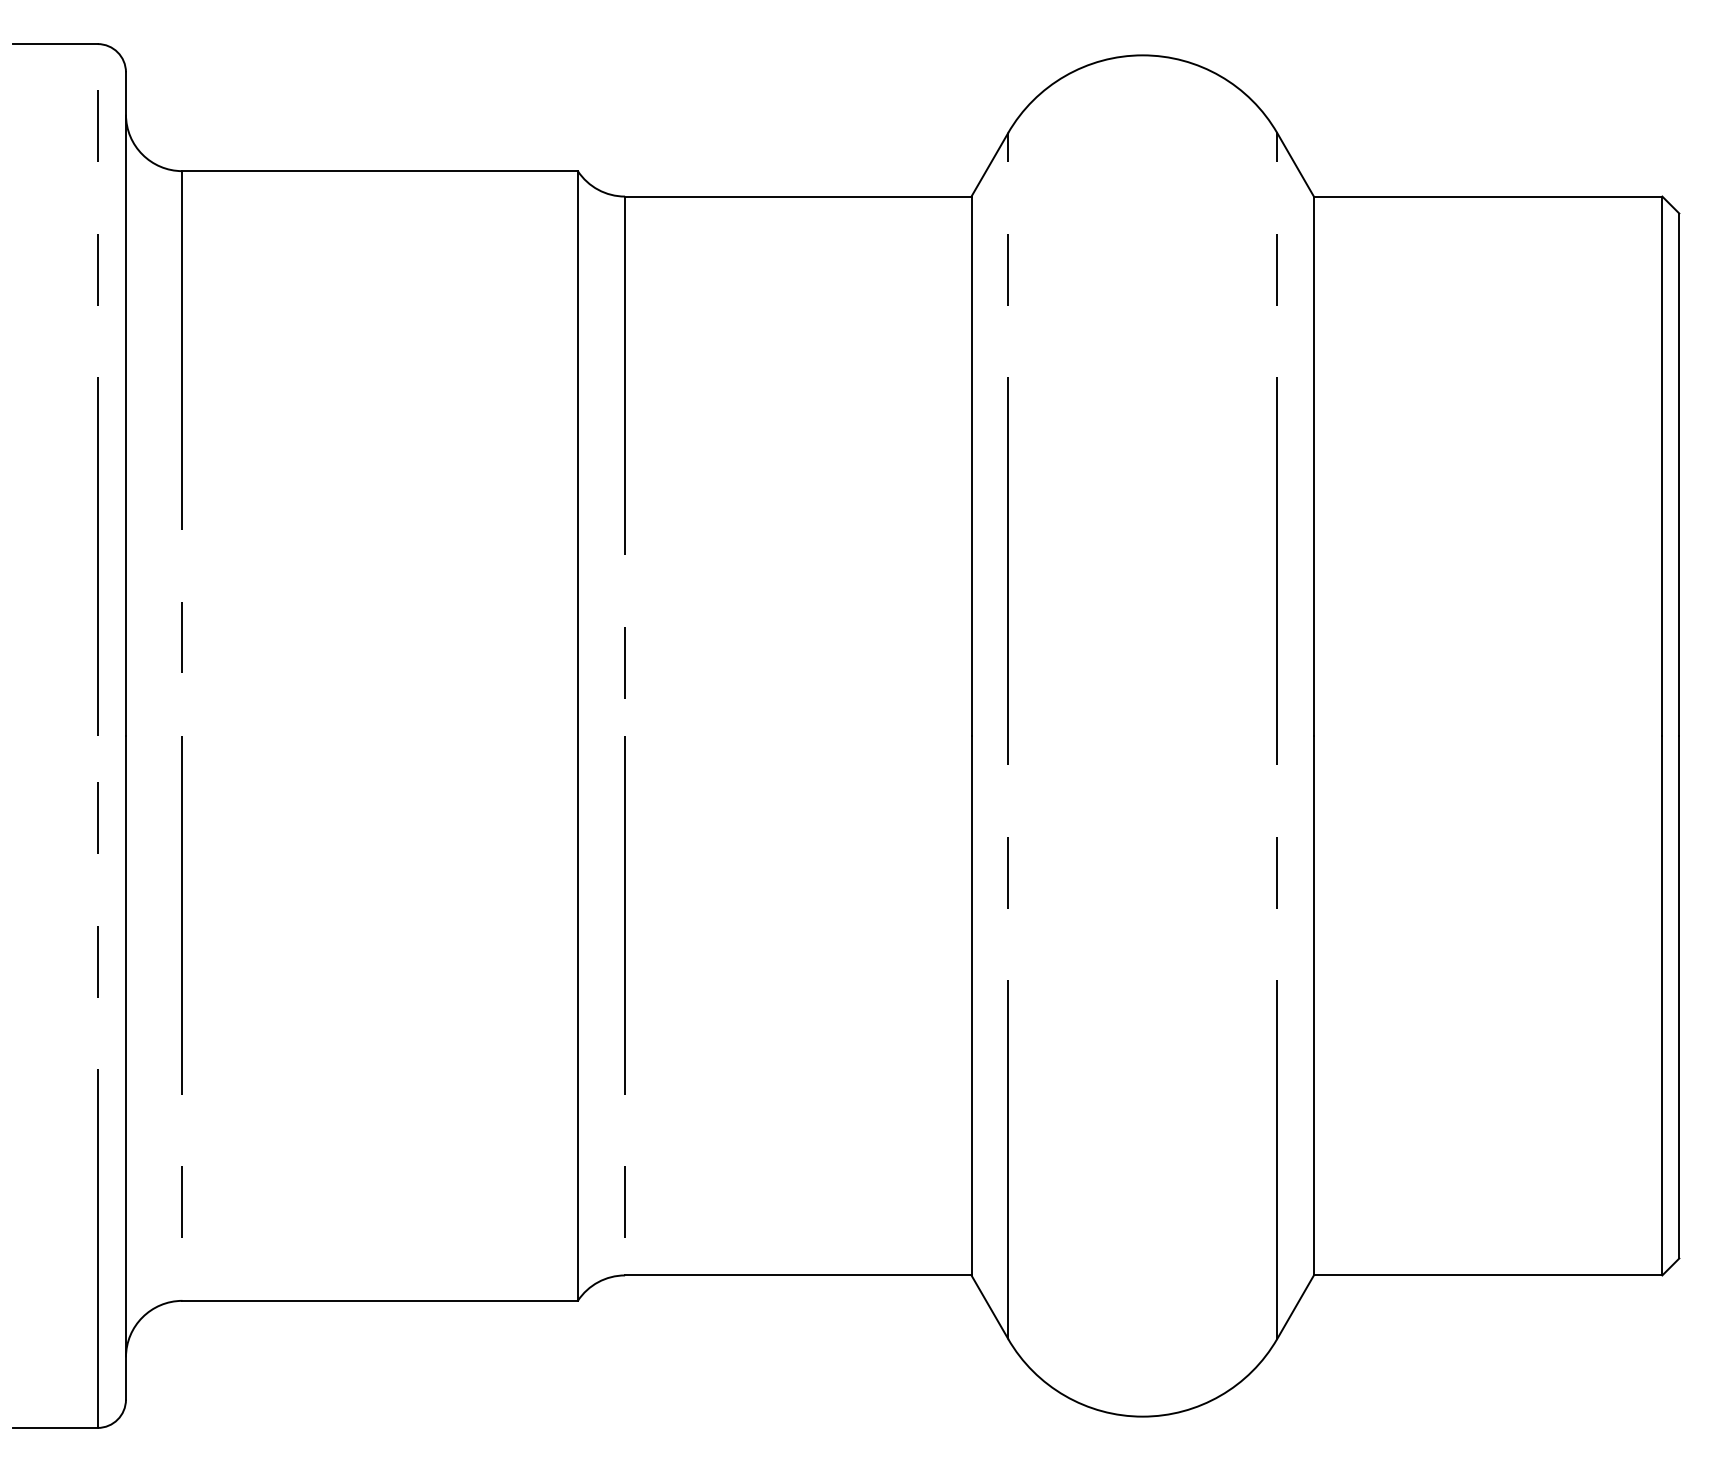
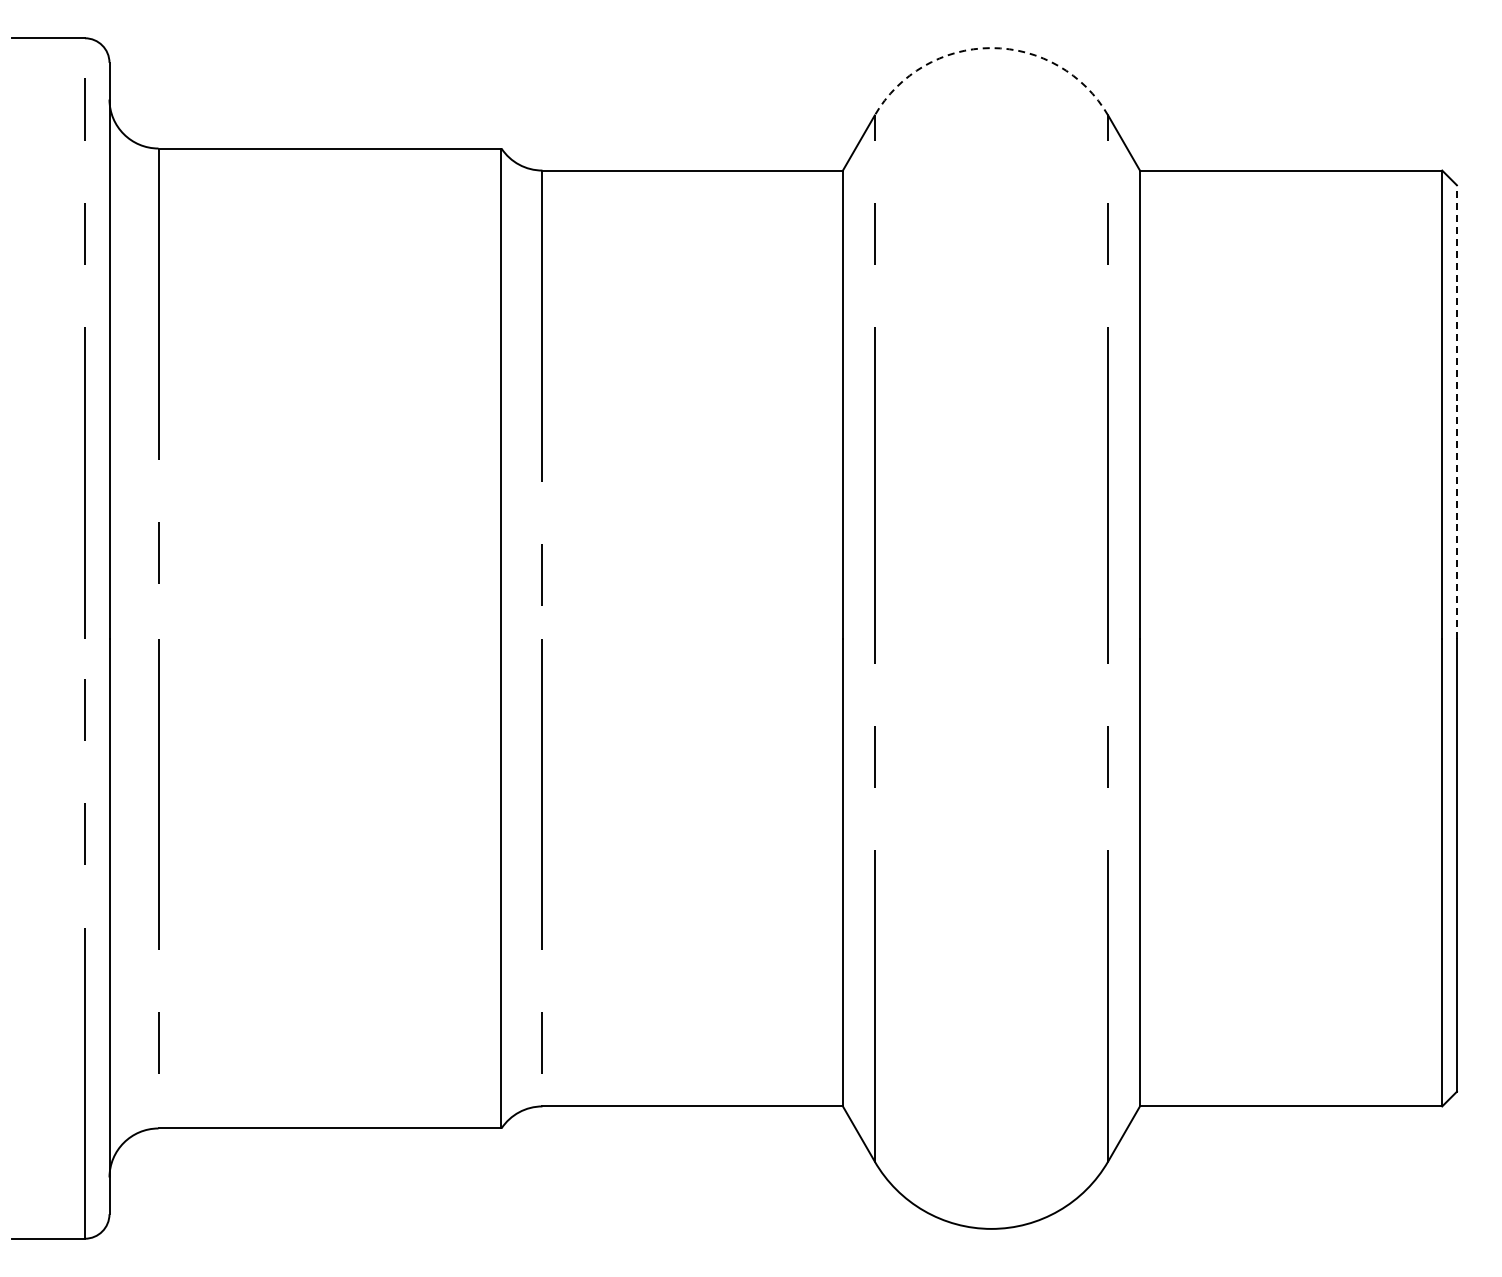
arc: (1142, 55) -> (991, 48), solid -> dashed
line: (1678, 474) -> (1456, 411), solid -> dashed

